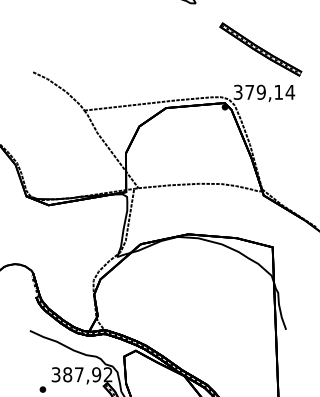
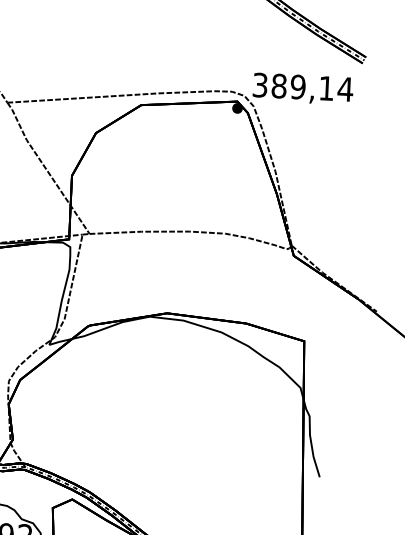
text: (249, 91) -> (278, 84), 379,14 -> 389,14

